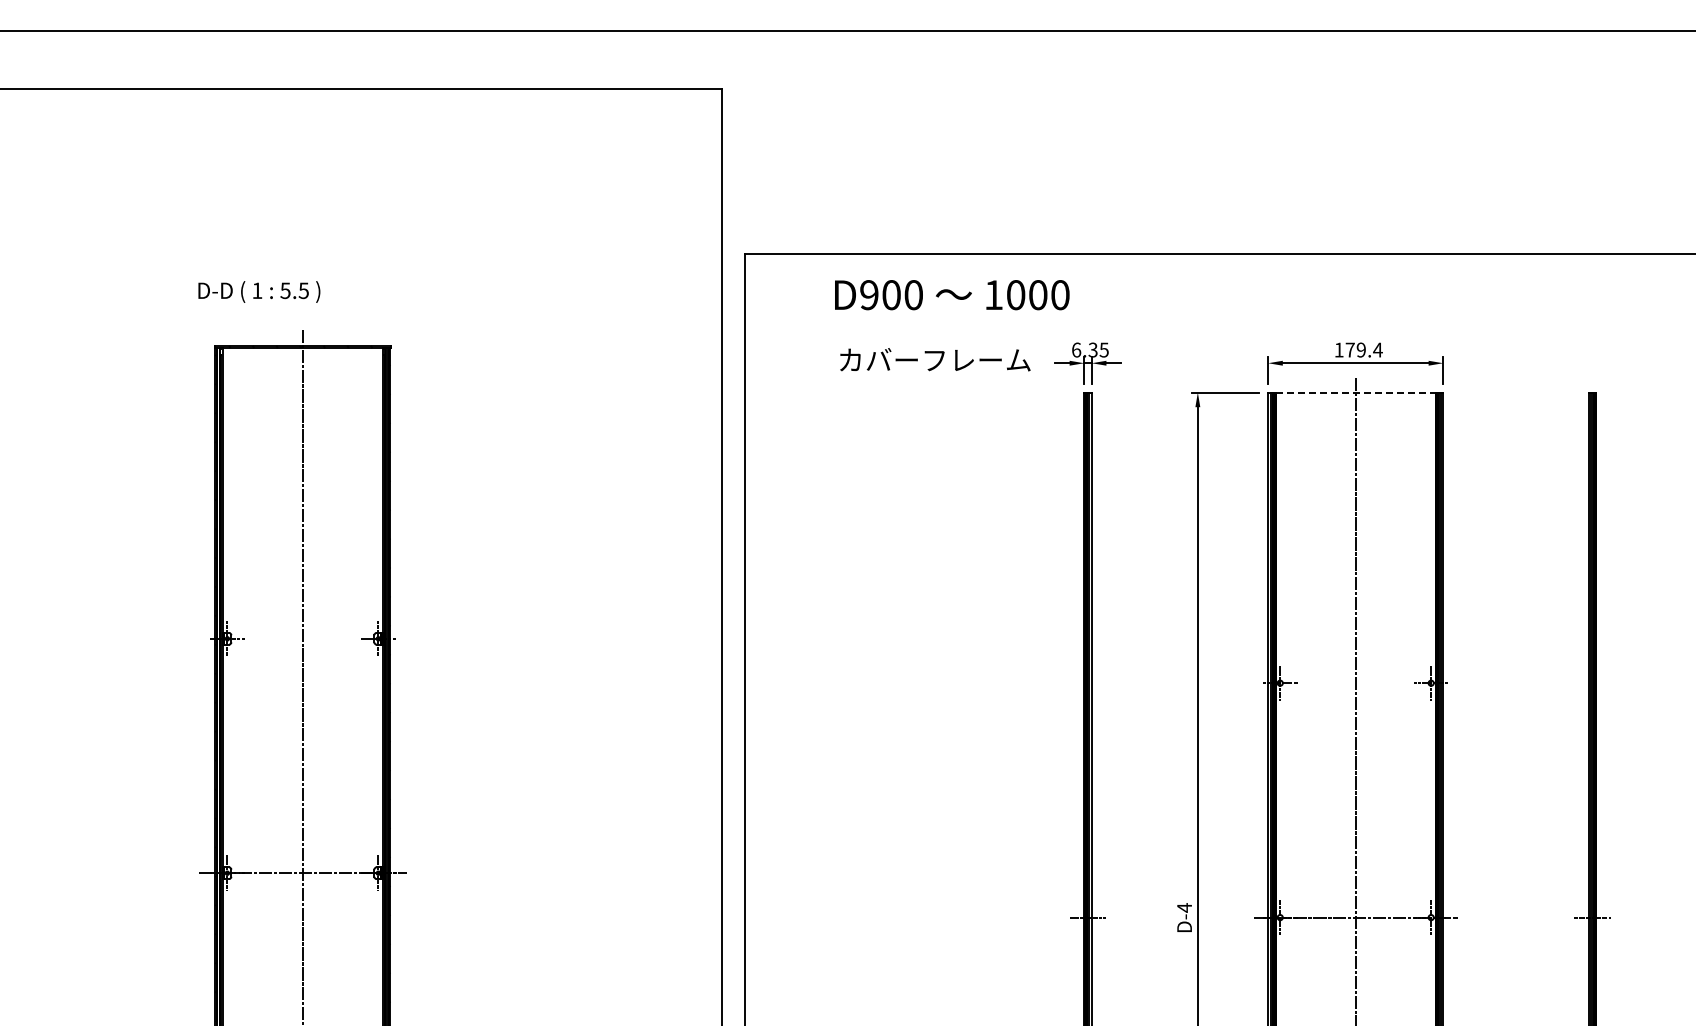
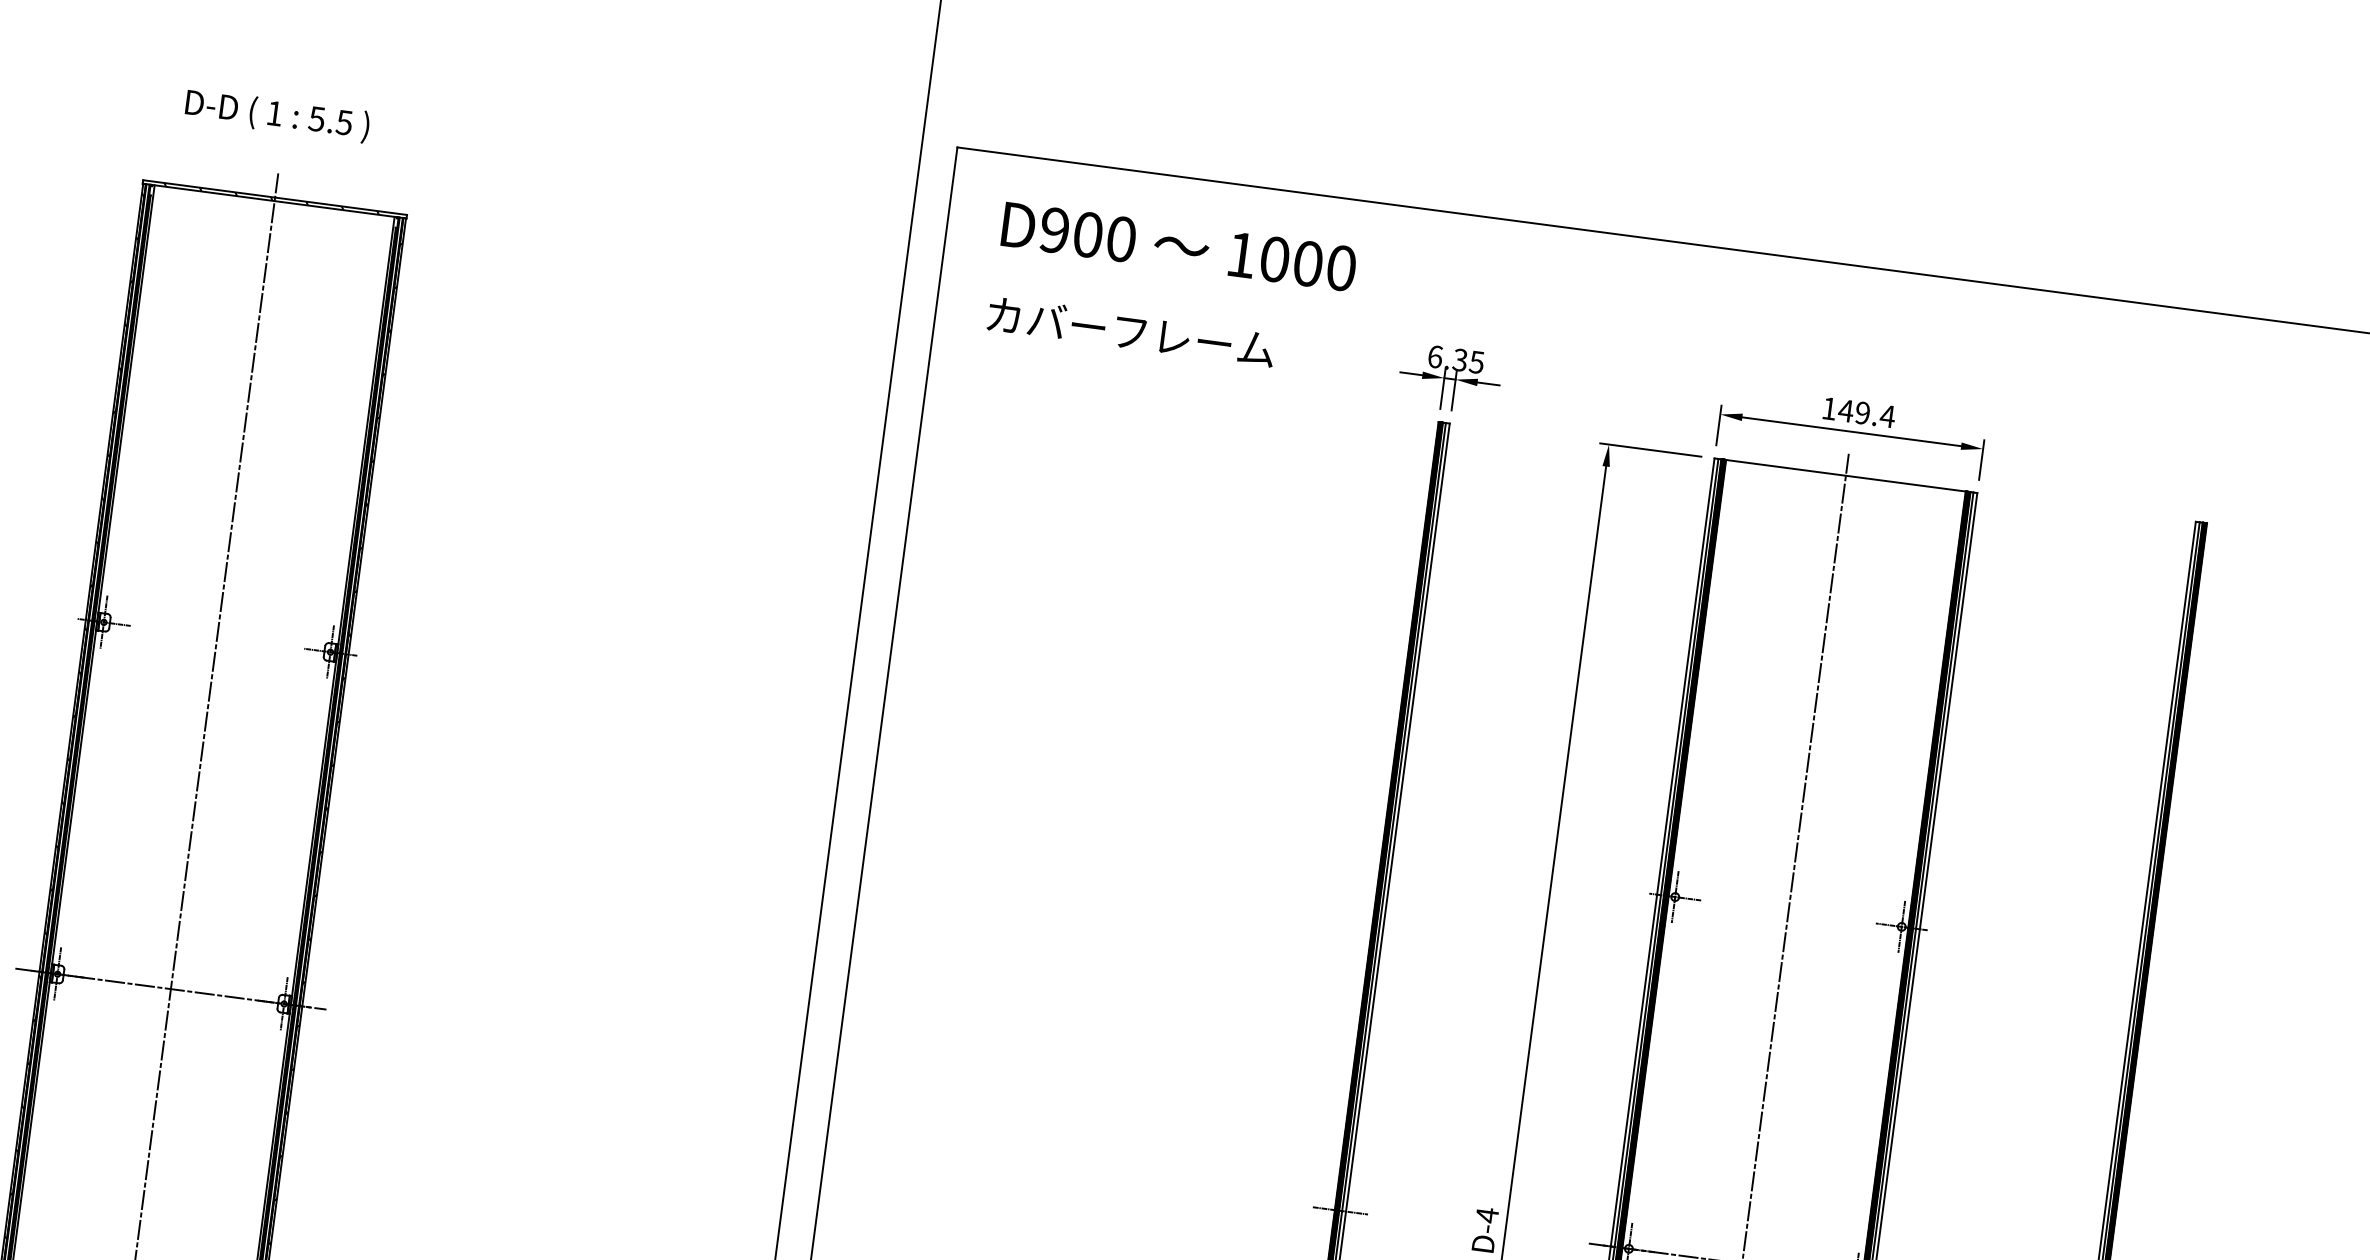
text: (259, 291) -> (277, 115), moved
text: (952, 295) -> (1179, 247), moved
text: (1350, 349) -> (1846, 410), 179.4 -> 149.4
text: (935, 359) -> (1131, 331), moved
line: (1355, 392) -> (1845, 475), dashed -> solid

